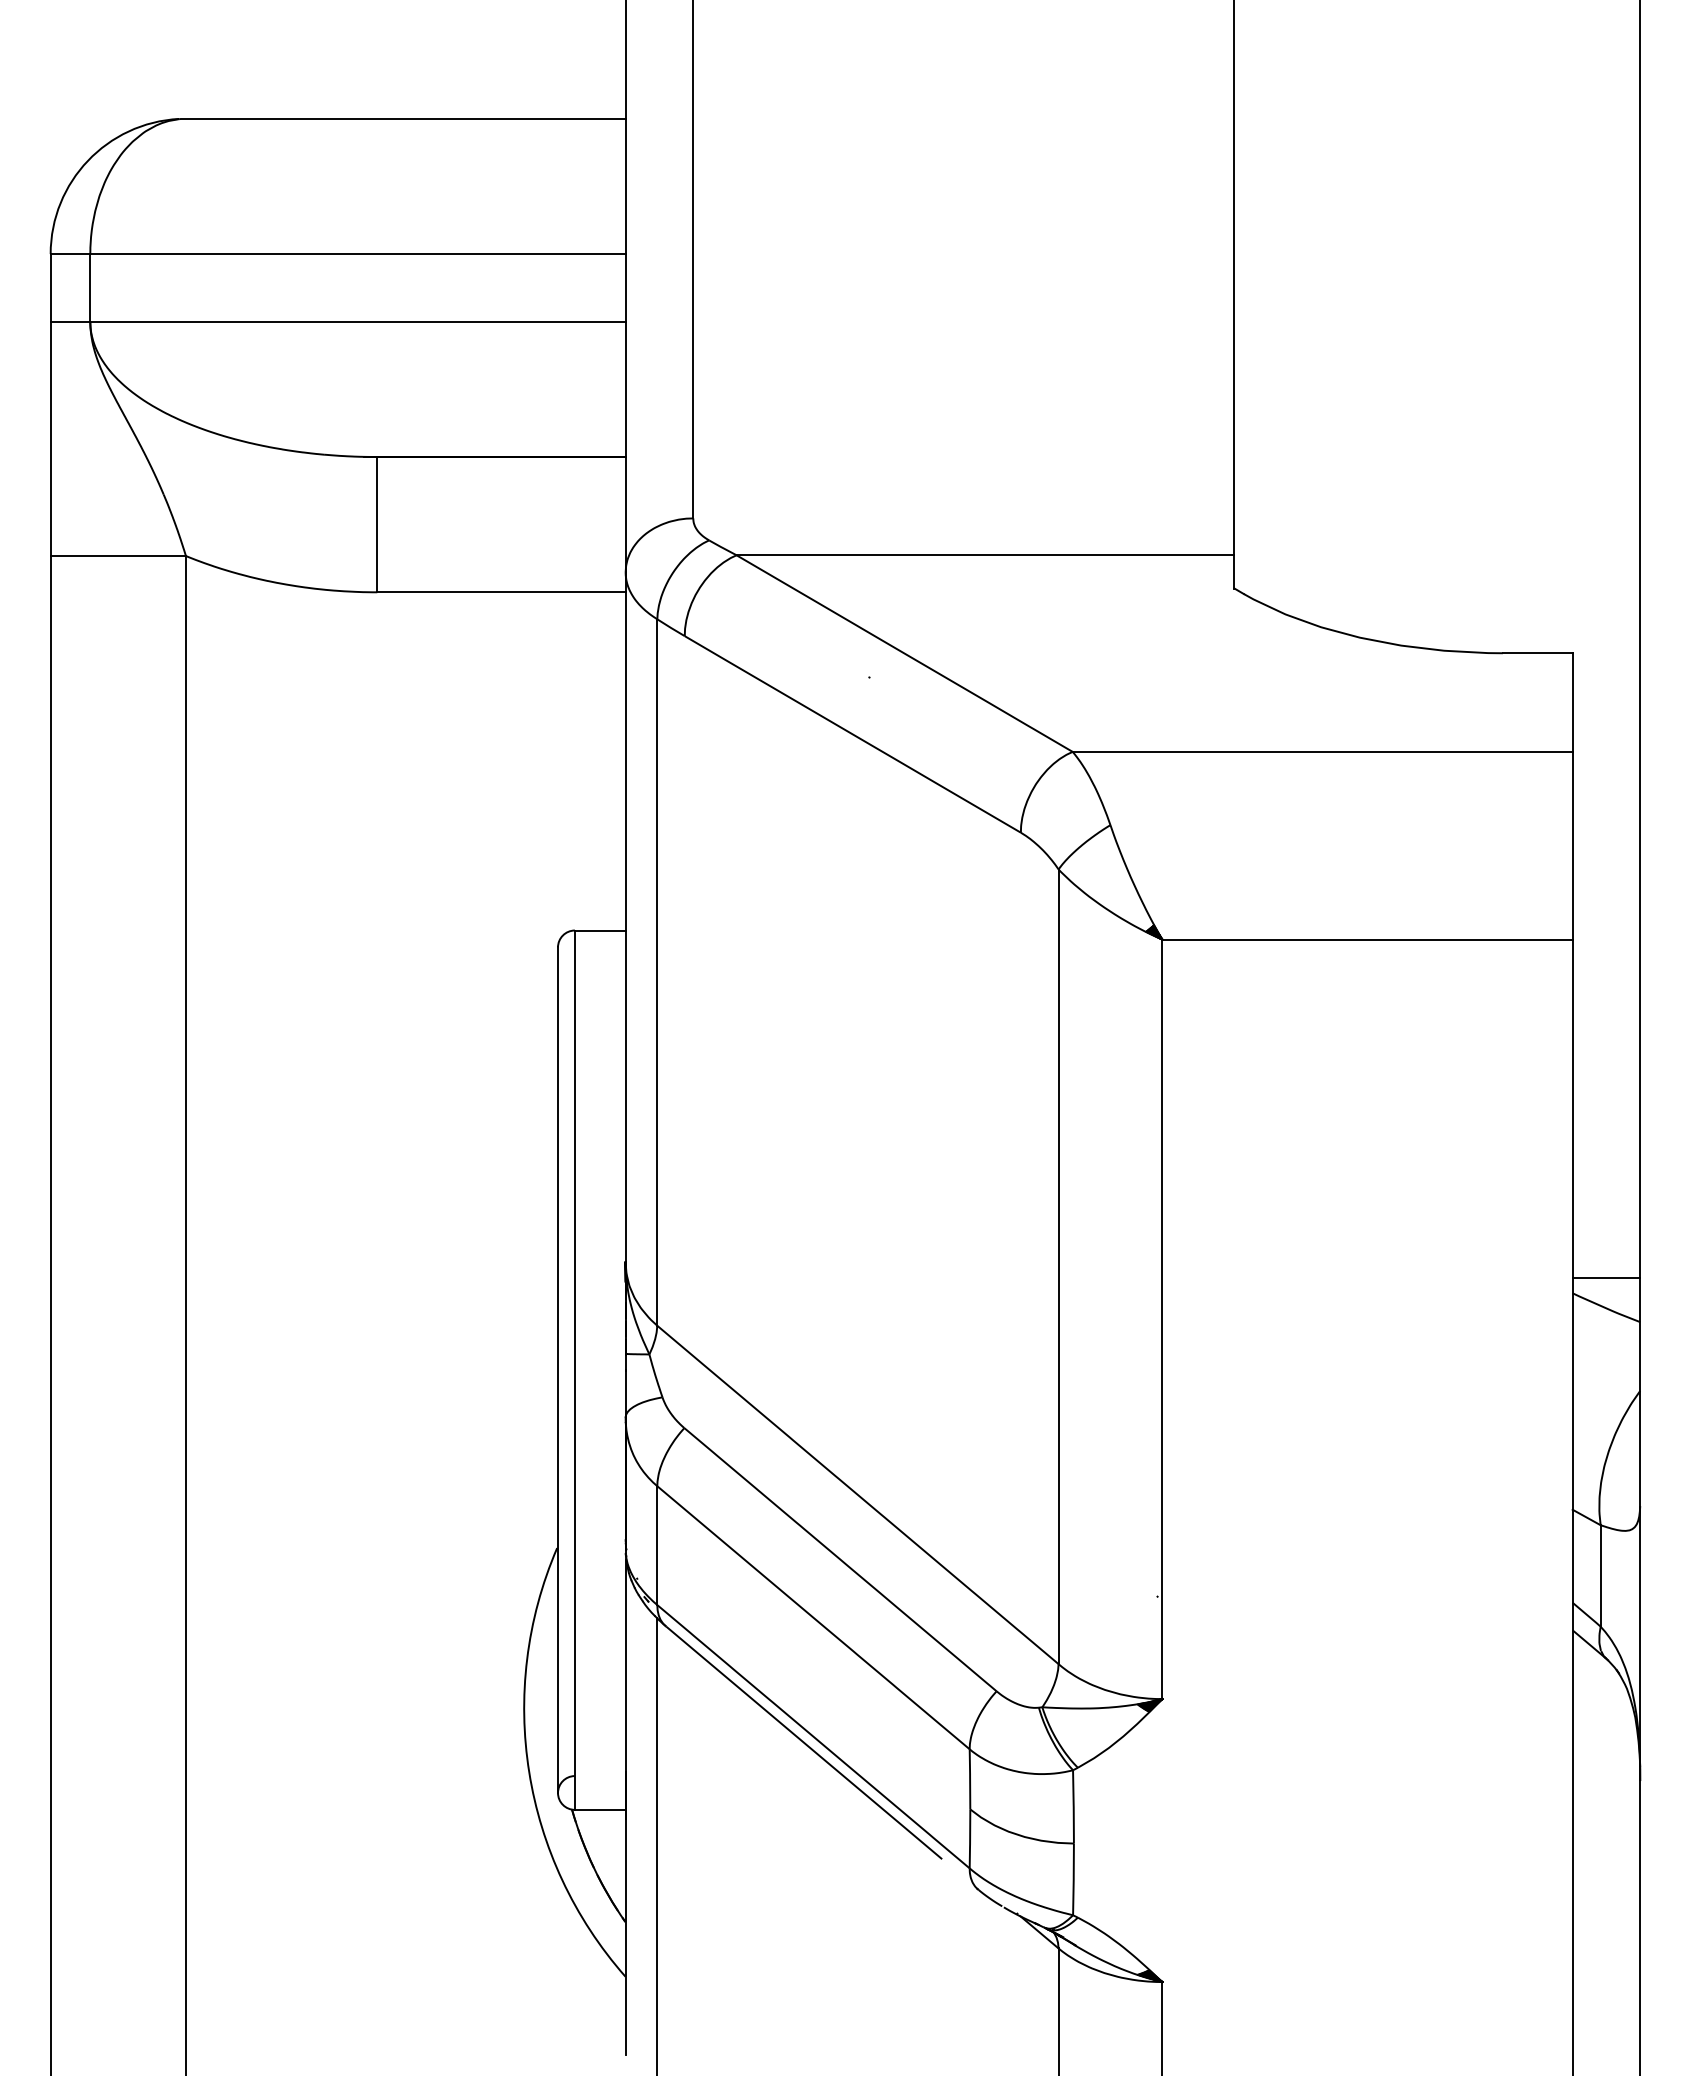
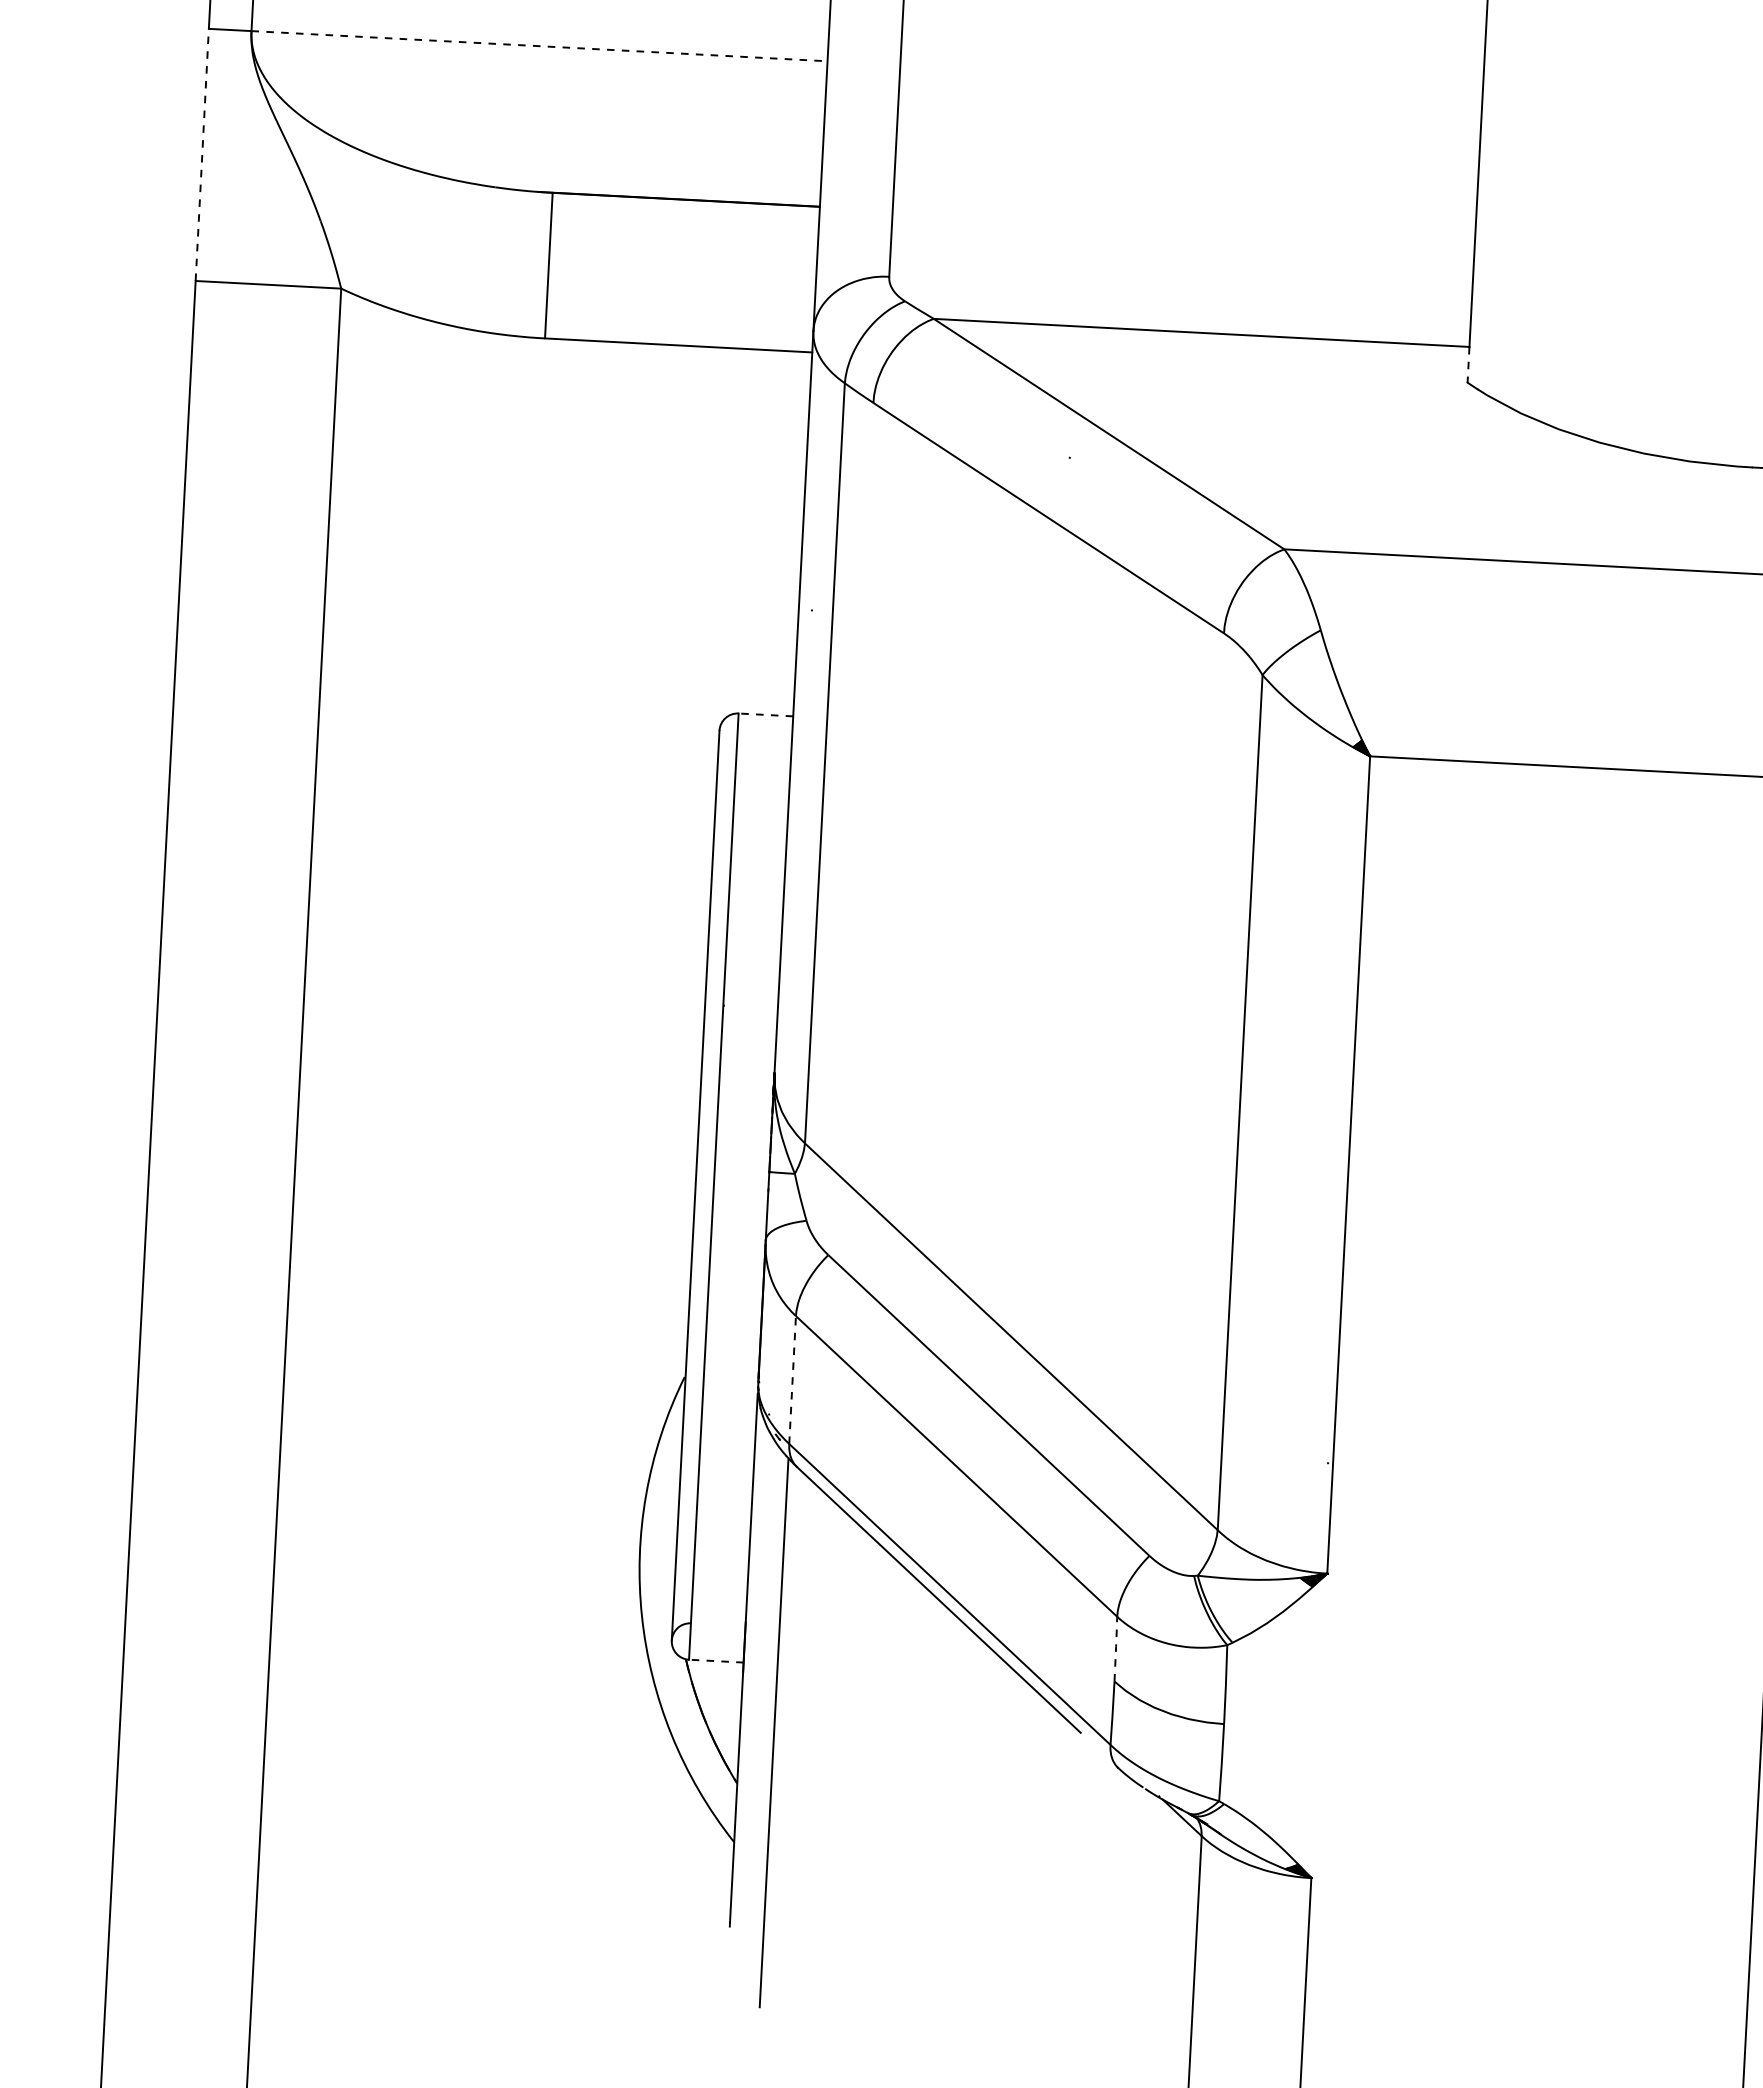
line: (357, 321) -> (539, 45), solid -> dashed
line: (50, 438) -> (202, 154), solid -> dashed
line: (1234, 571) -> (1468, 364), solid -> dashed
line: (599, 930) -> (765, 714), solid -> dashed
line: (657, 1545) -> (792, 1379), solid -> dashed
line: (970, 1777) -> (1116, 1647), solid -> dashed
line: (599, 1809) -> (715, 1660), solid -> dashed

